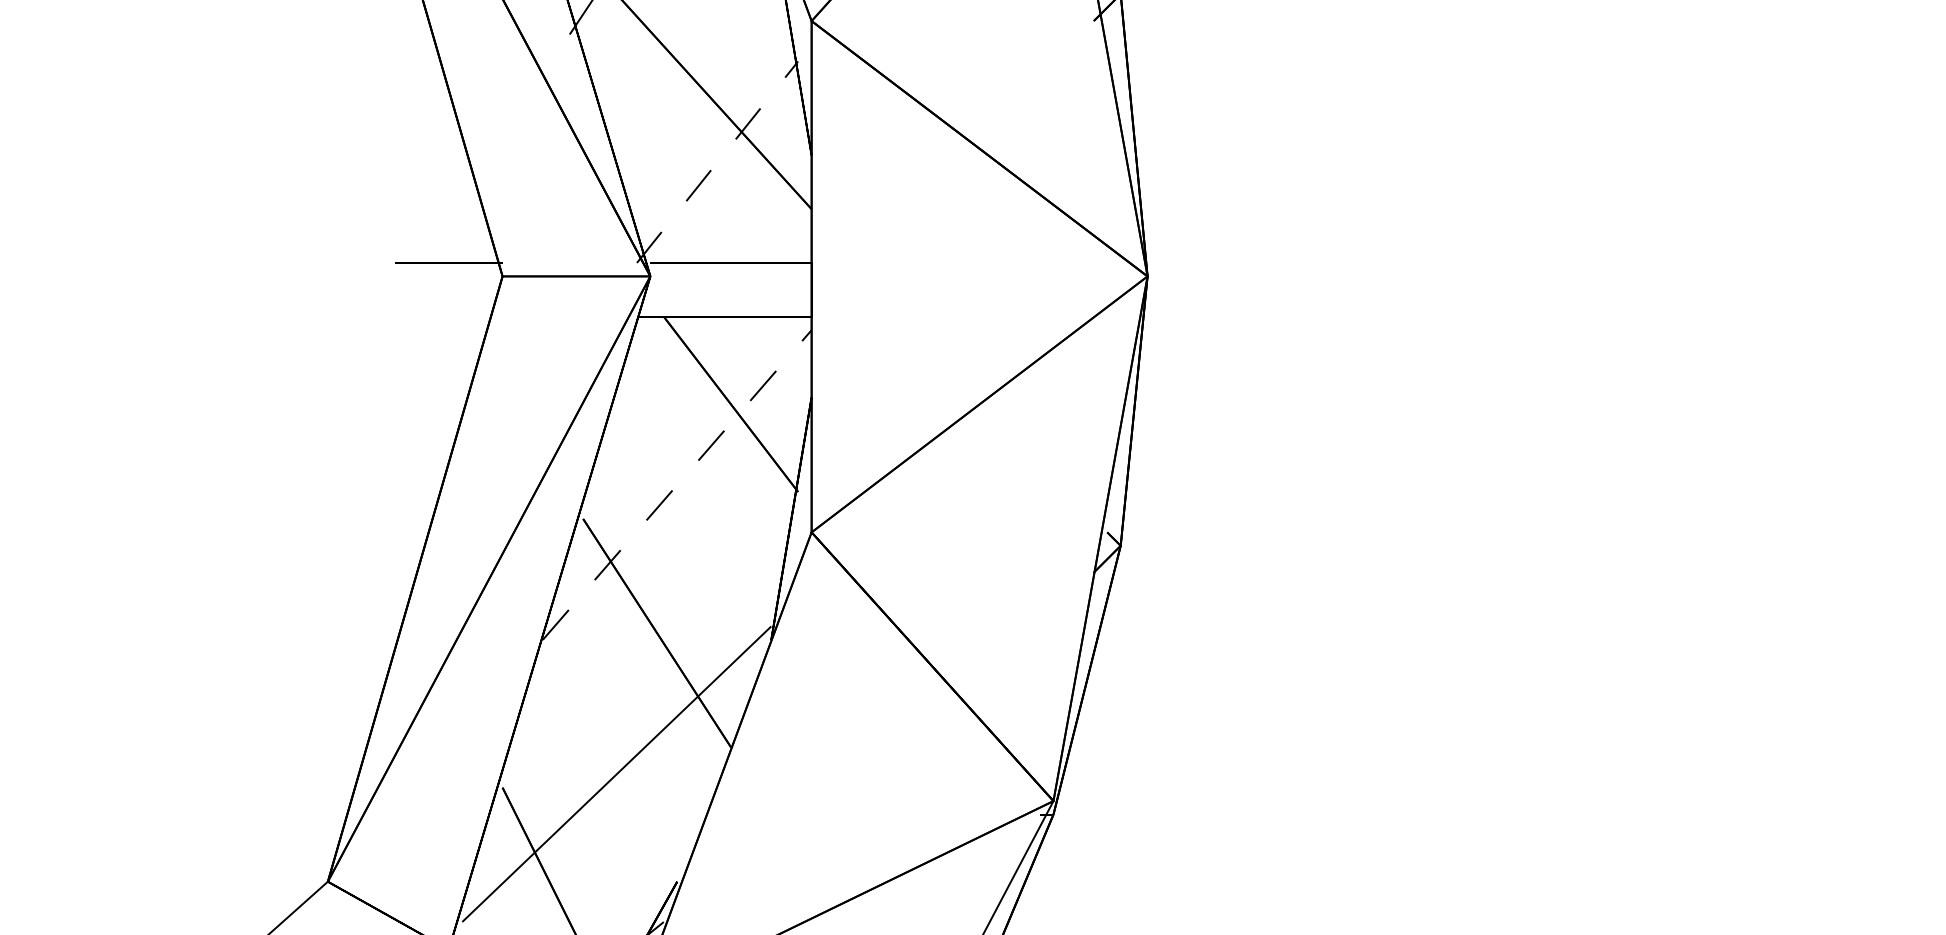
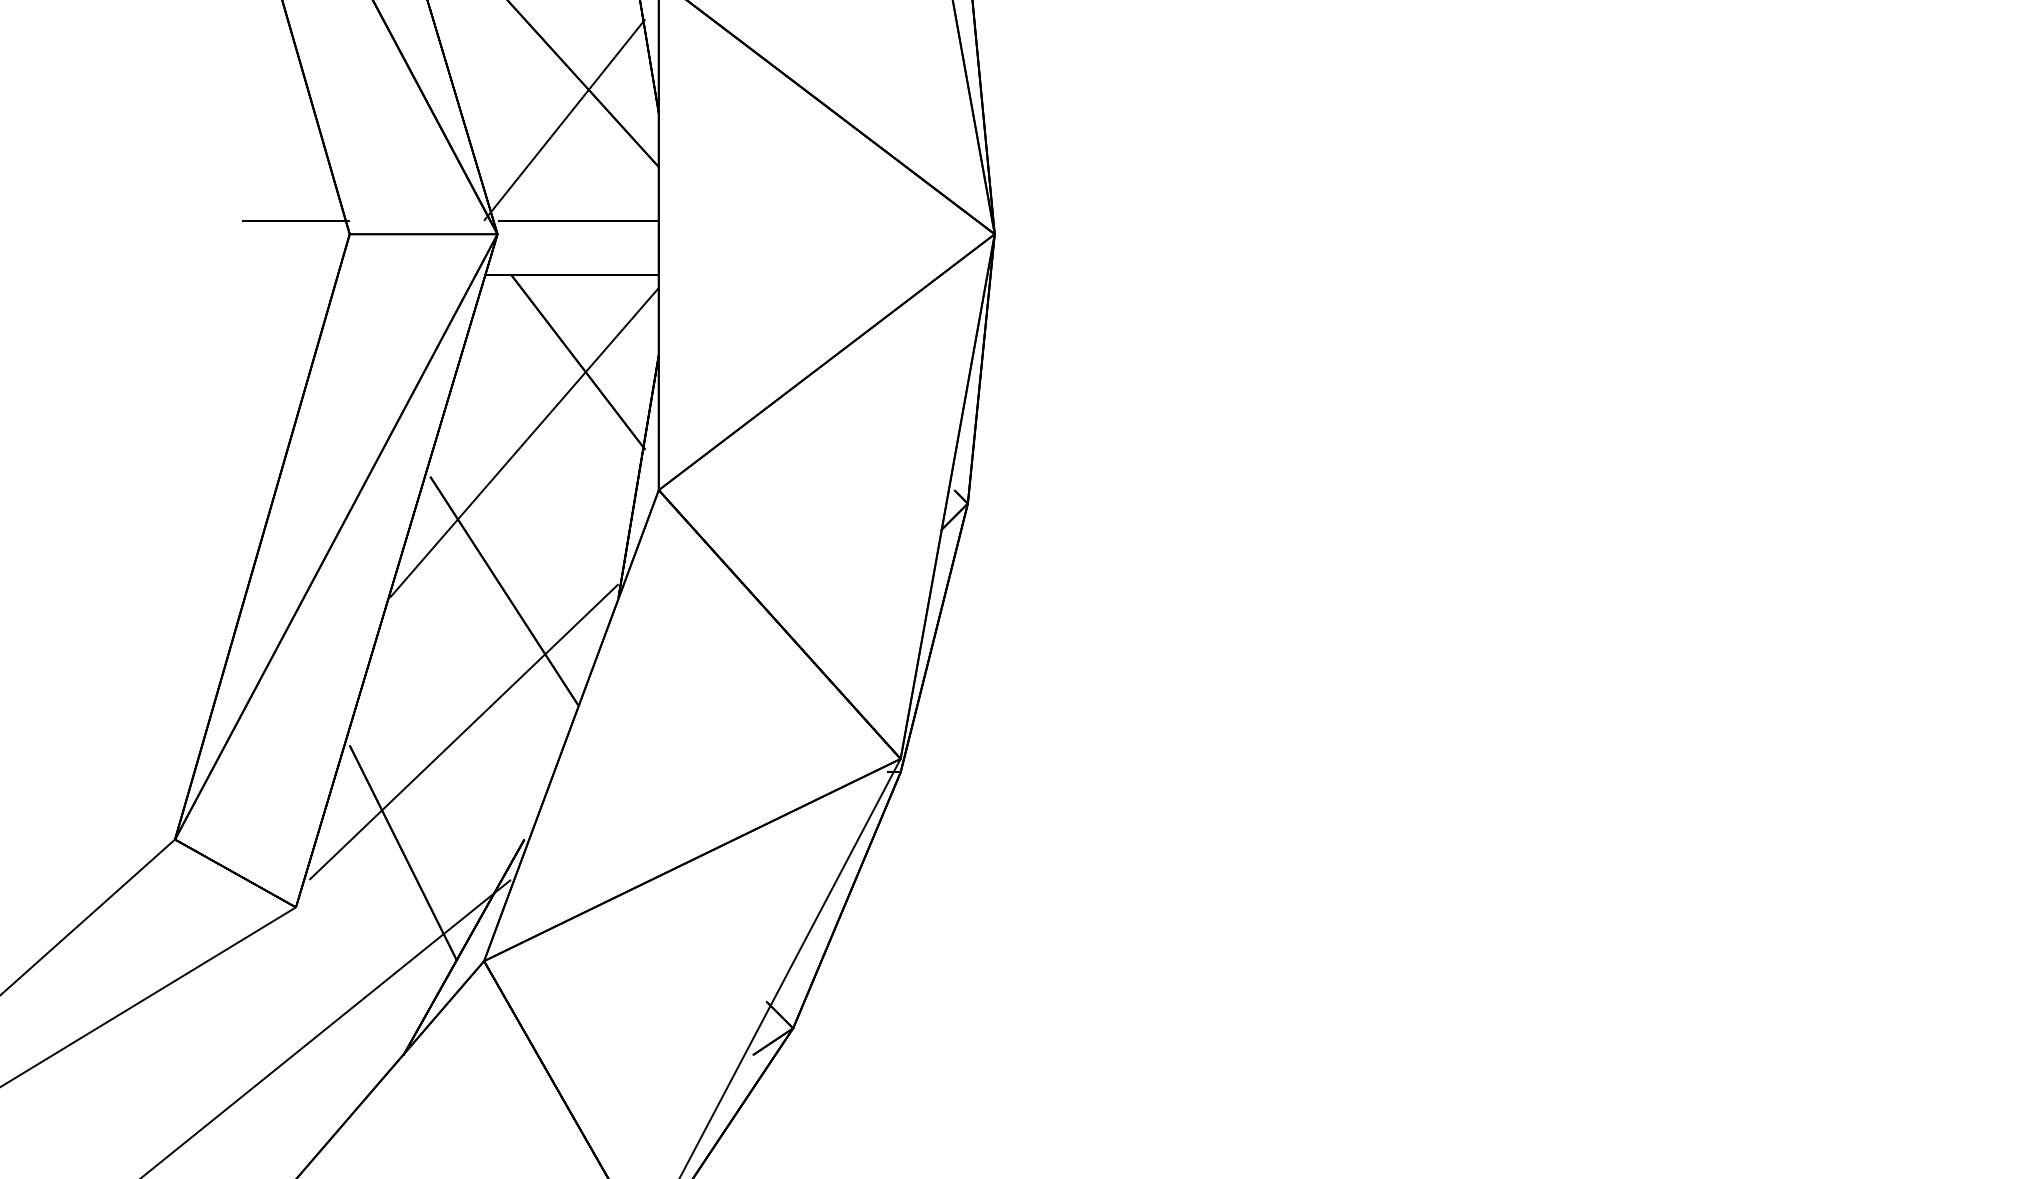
line: (718, 161) -> (565, 119), dashed -> solid
line: (677, 484) -> (524, 442), dashed -> solid

